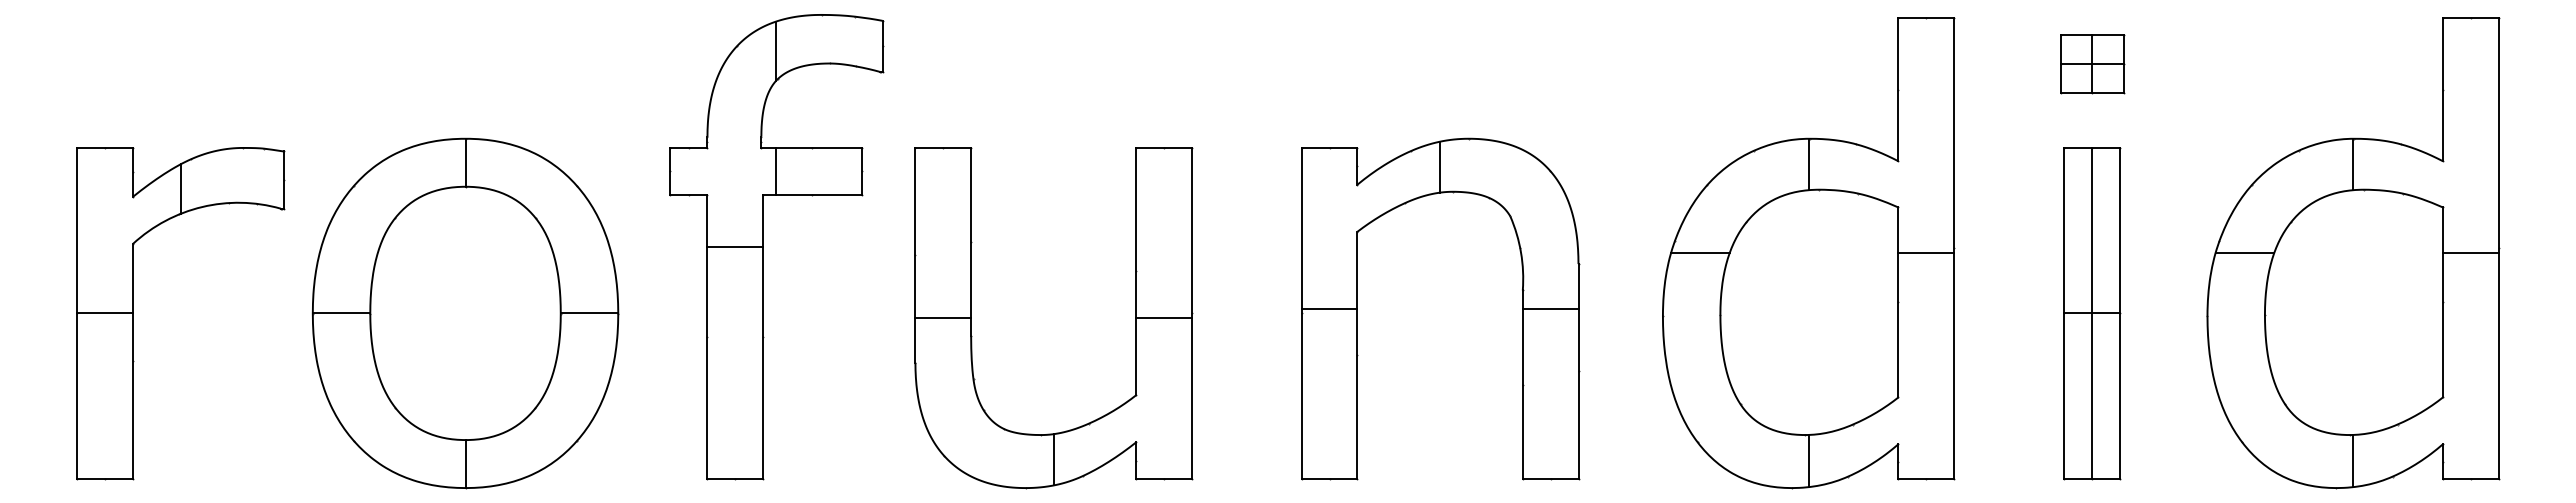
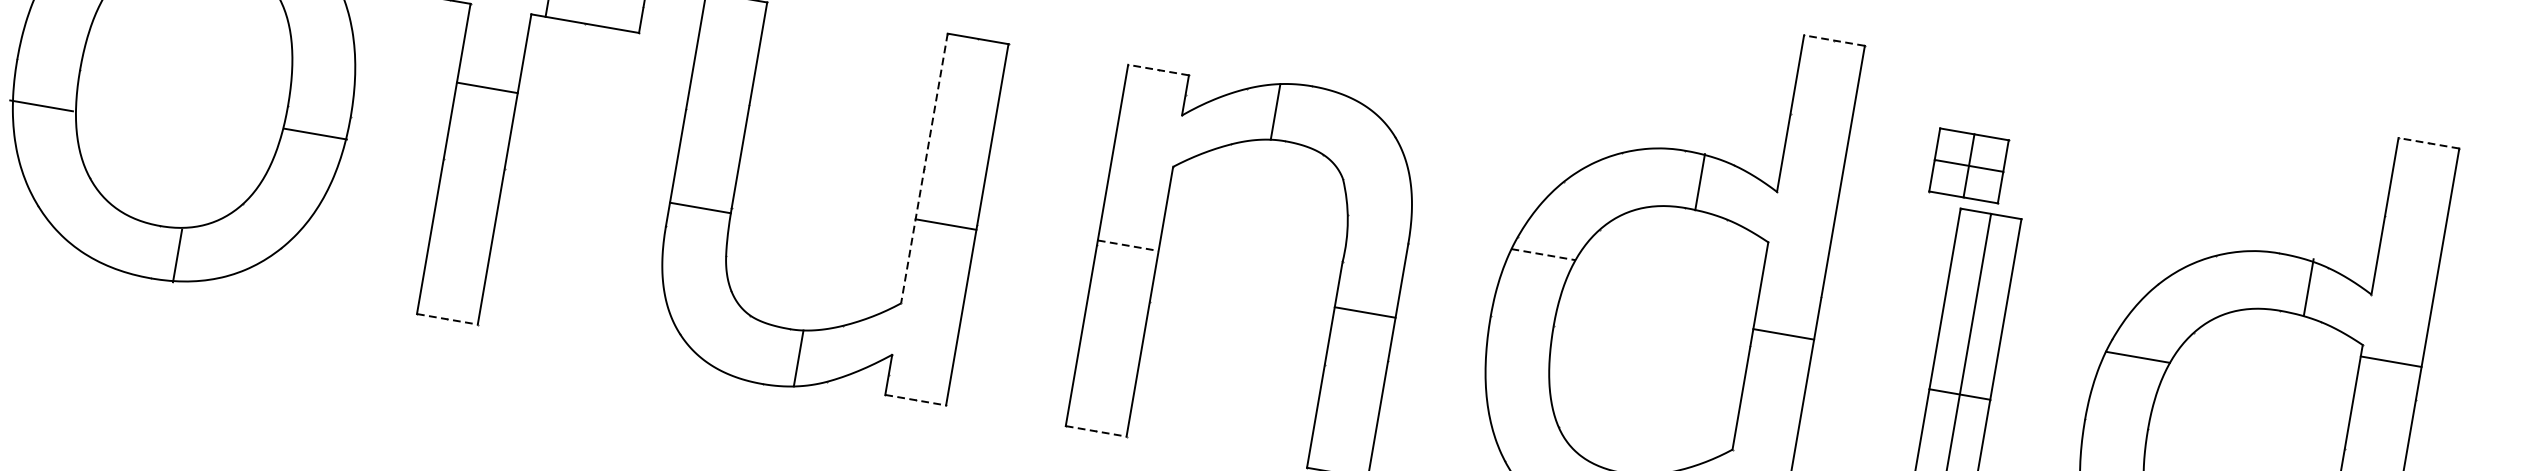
line: (1926, 17) -> (1834, 40), solid -> dashed
line: (2470, 17) -> (2428, 142), solid -> dashed
part: (2092, 64) -> (1969, 166), moved
line: (1329, 147) -> (1158, 69), solid -> dashed
line: (1808, 164) -> (1700, 182), moved
line: (2353, 164) -> (2309, 287), moved
line: (735, 246) -> (487, 87), moved
line: (1700, 252) -> (1543, 254), solid -> dashed
line: (1926, 252) -> (1784, 333), moved
line: (2470, 252) -> (2390, 361), moved
line: (1136, 271) -> (924, 168), solid -> dashed
line: (1329, 308) -> (1128, 245), solid -> dashed
line: (1550, 308) -> (1365, 312), moved
line: (341, 313) -> (41, 105), moved
line: (589, 313) -> (315, 134), moved
line: (943, 318) -> (700, 208), moved
line: (465, 464) -> (177, 256), moved
line: (735, 478) -> (447, 318), solid -> dashed
line: (1164, 478) -> (915, 399), solid -> dashed
line: (1329, 478) -> (1096, 430), solid -> dashed

